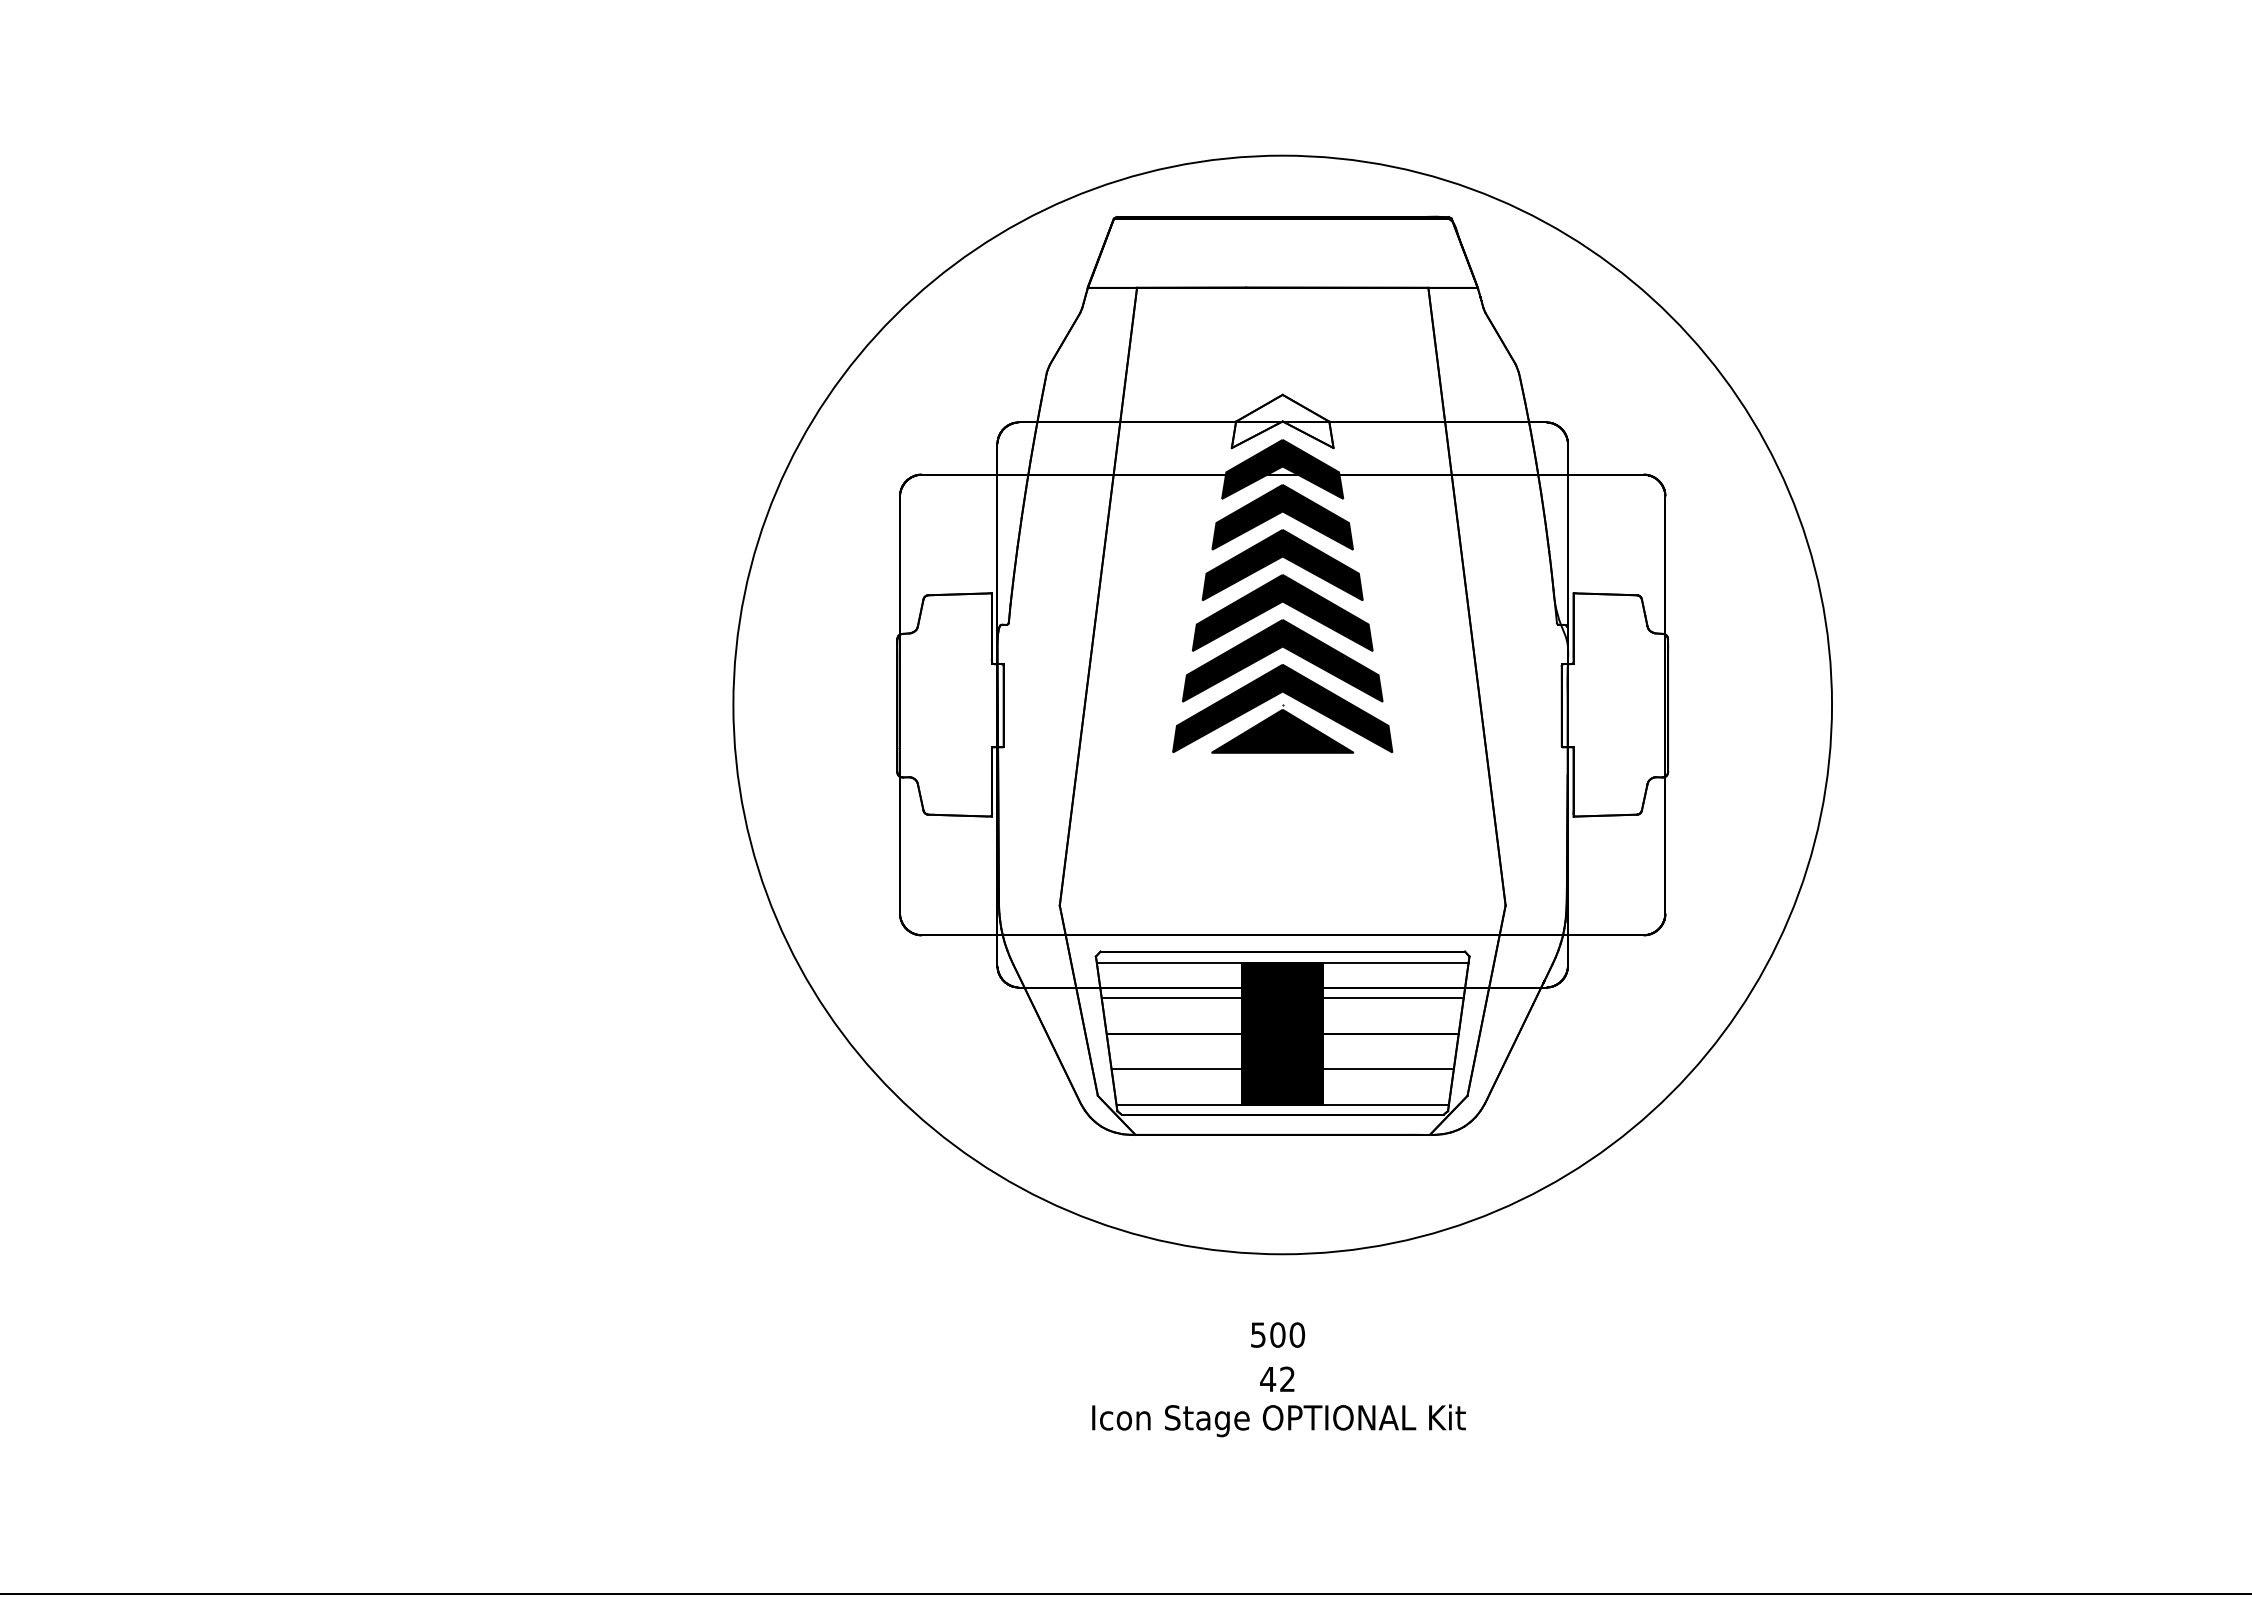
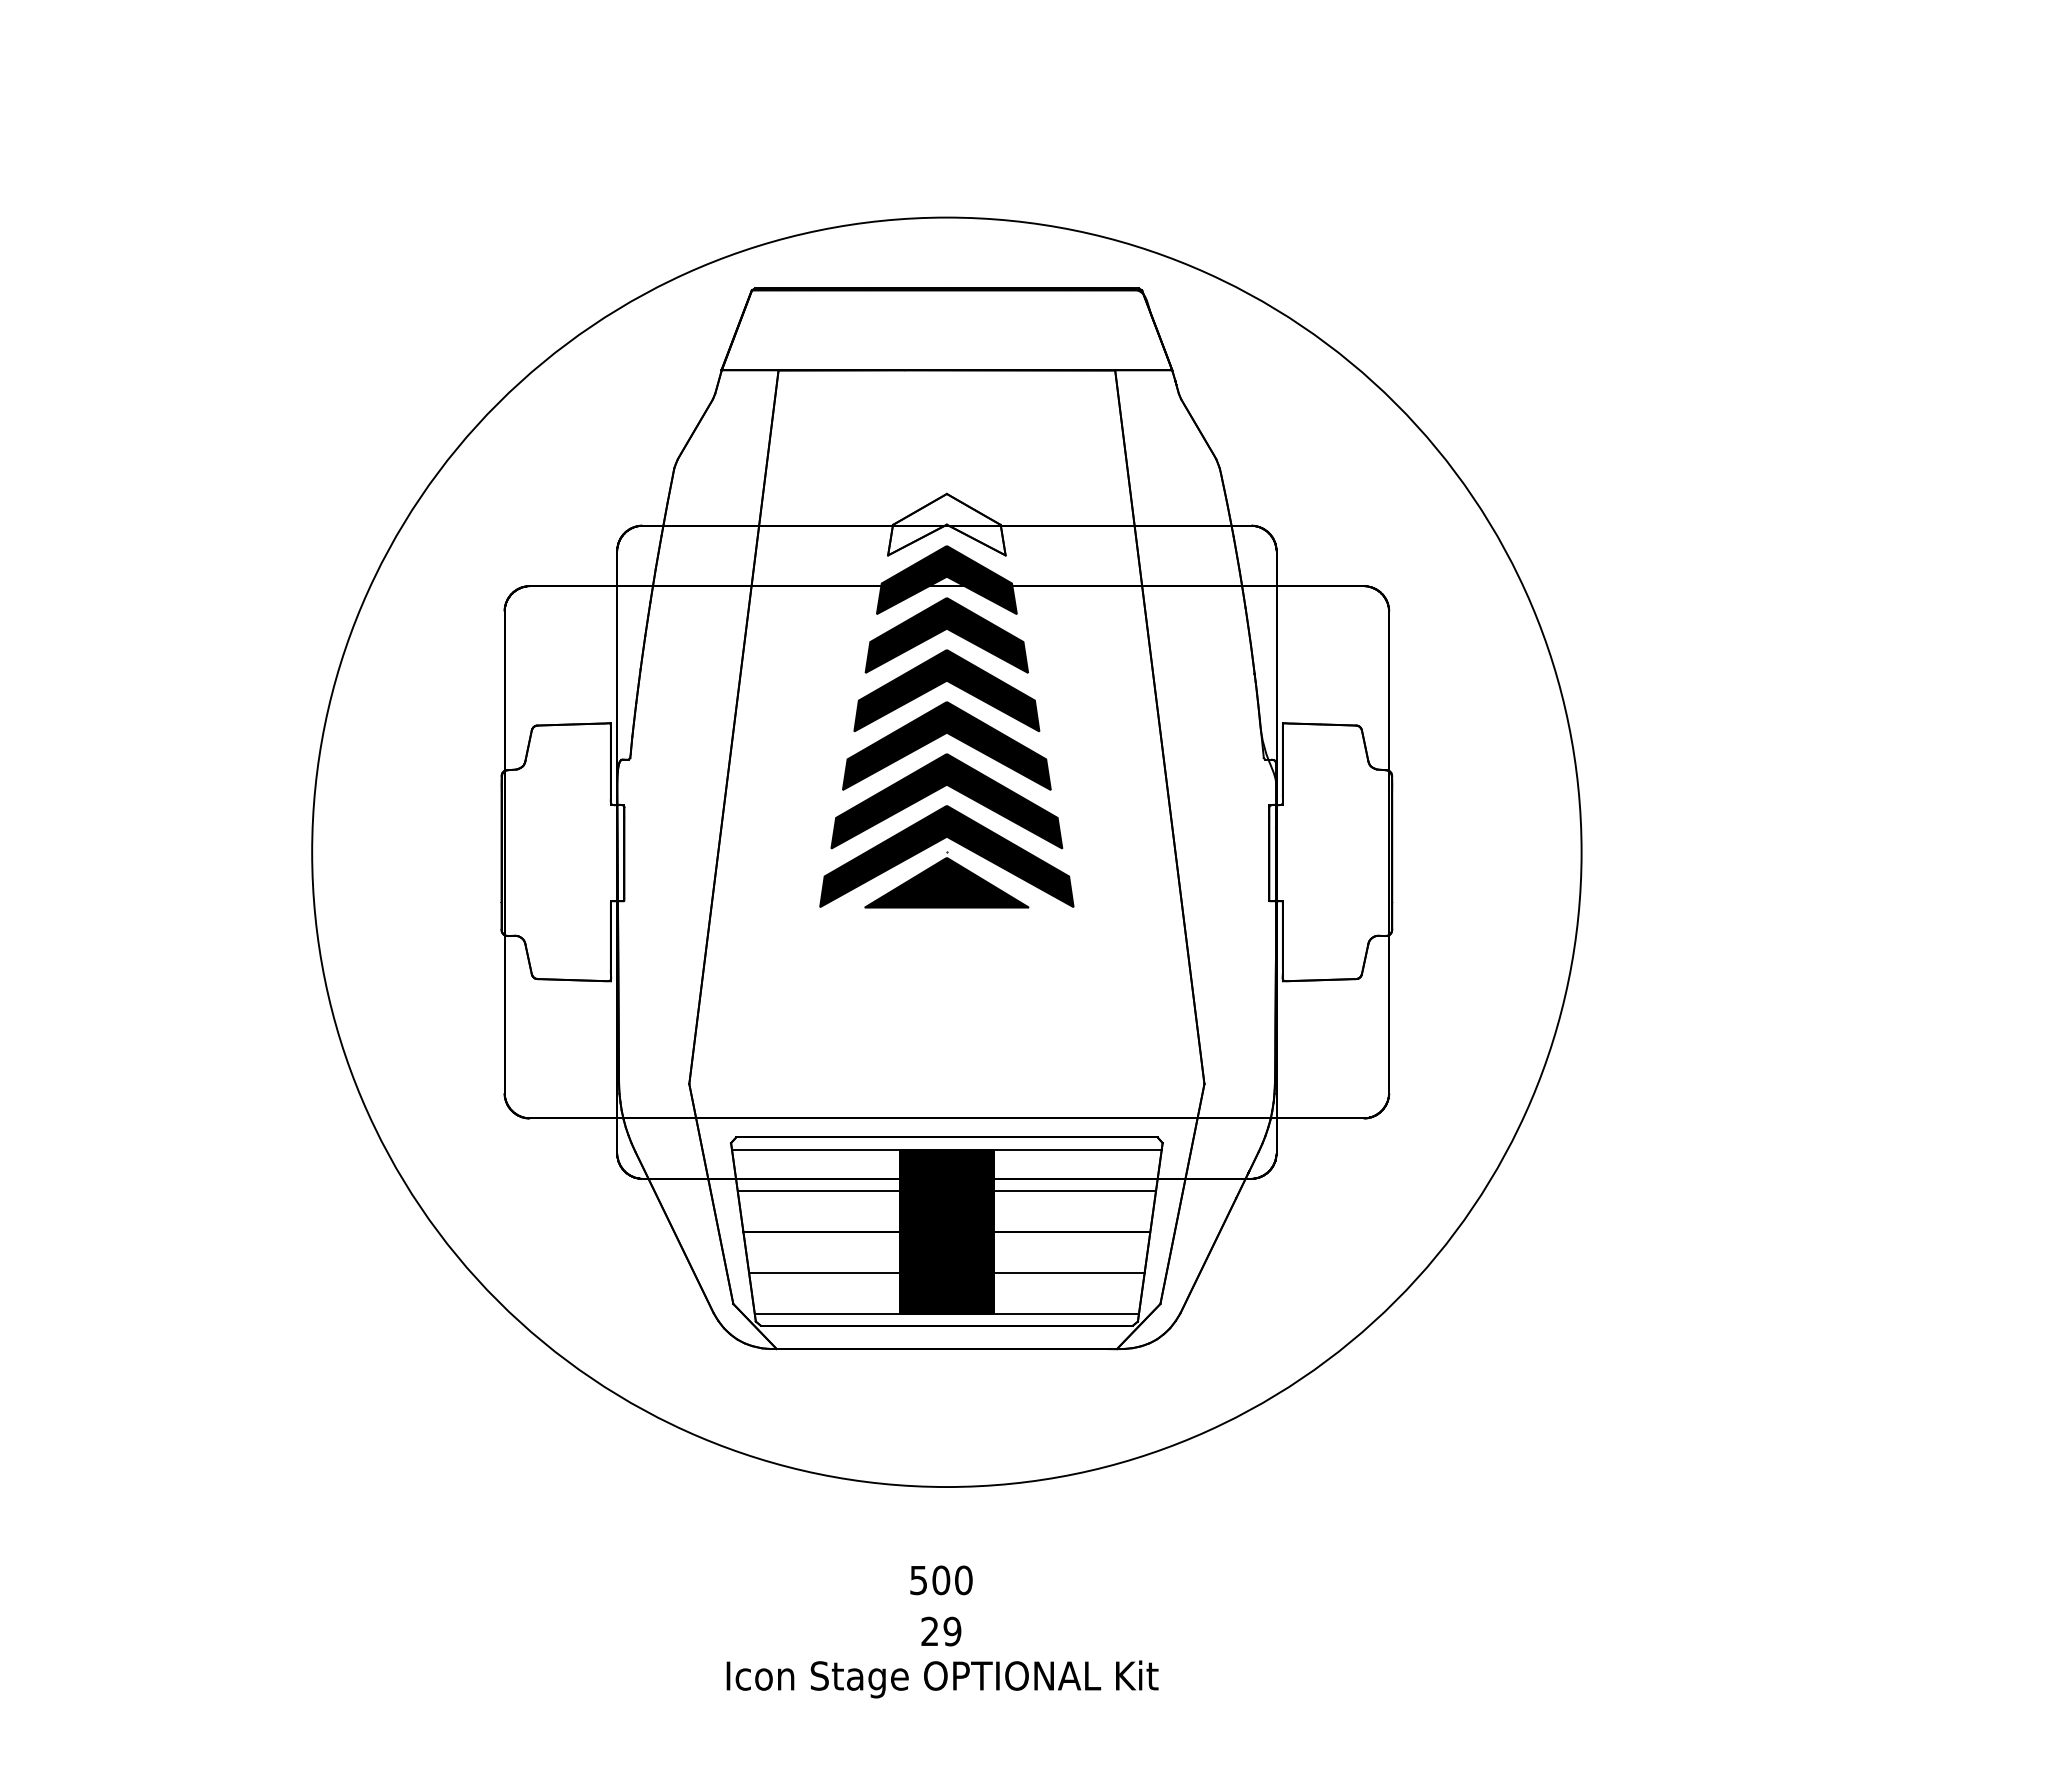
text: (1277, 1379) -> (940, 1631), 42 -> 29

